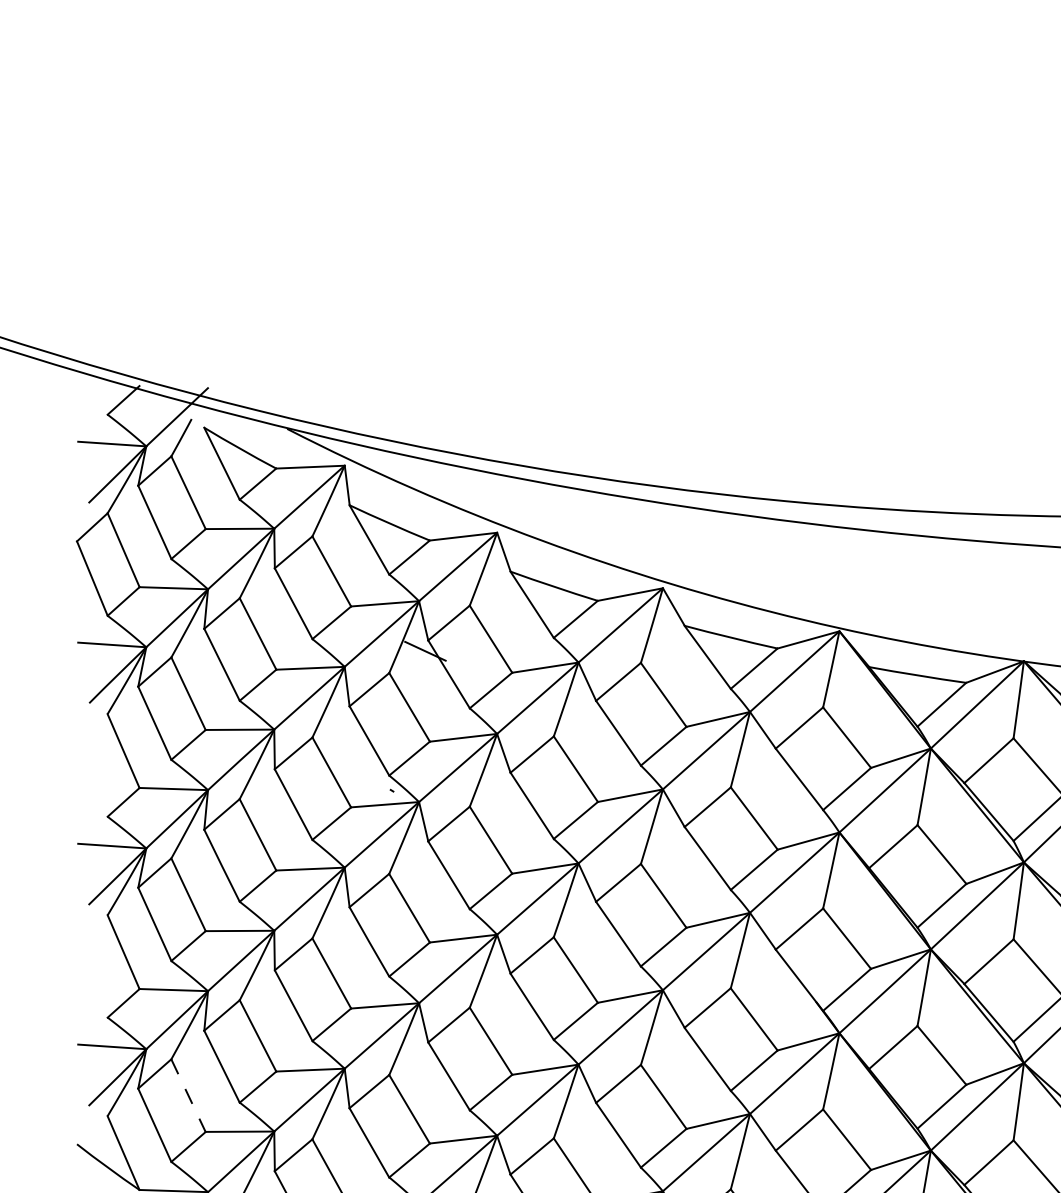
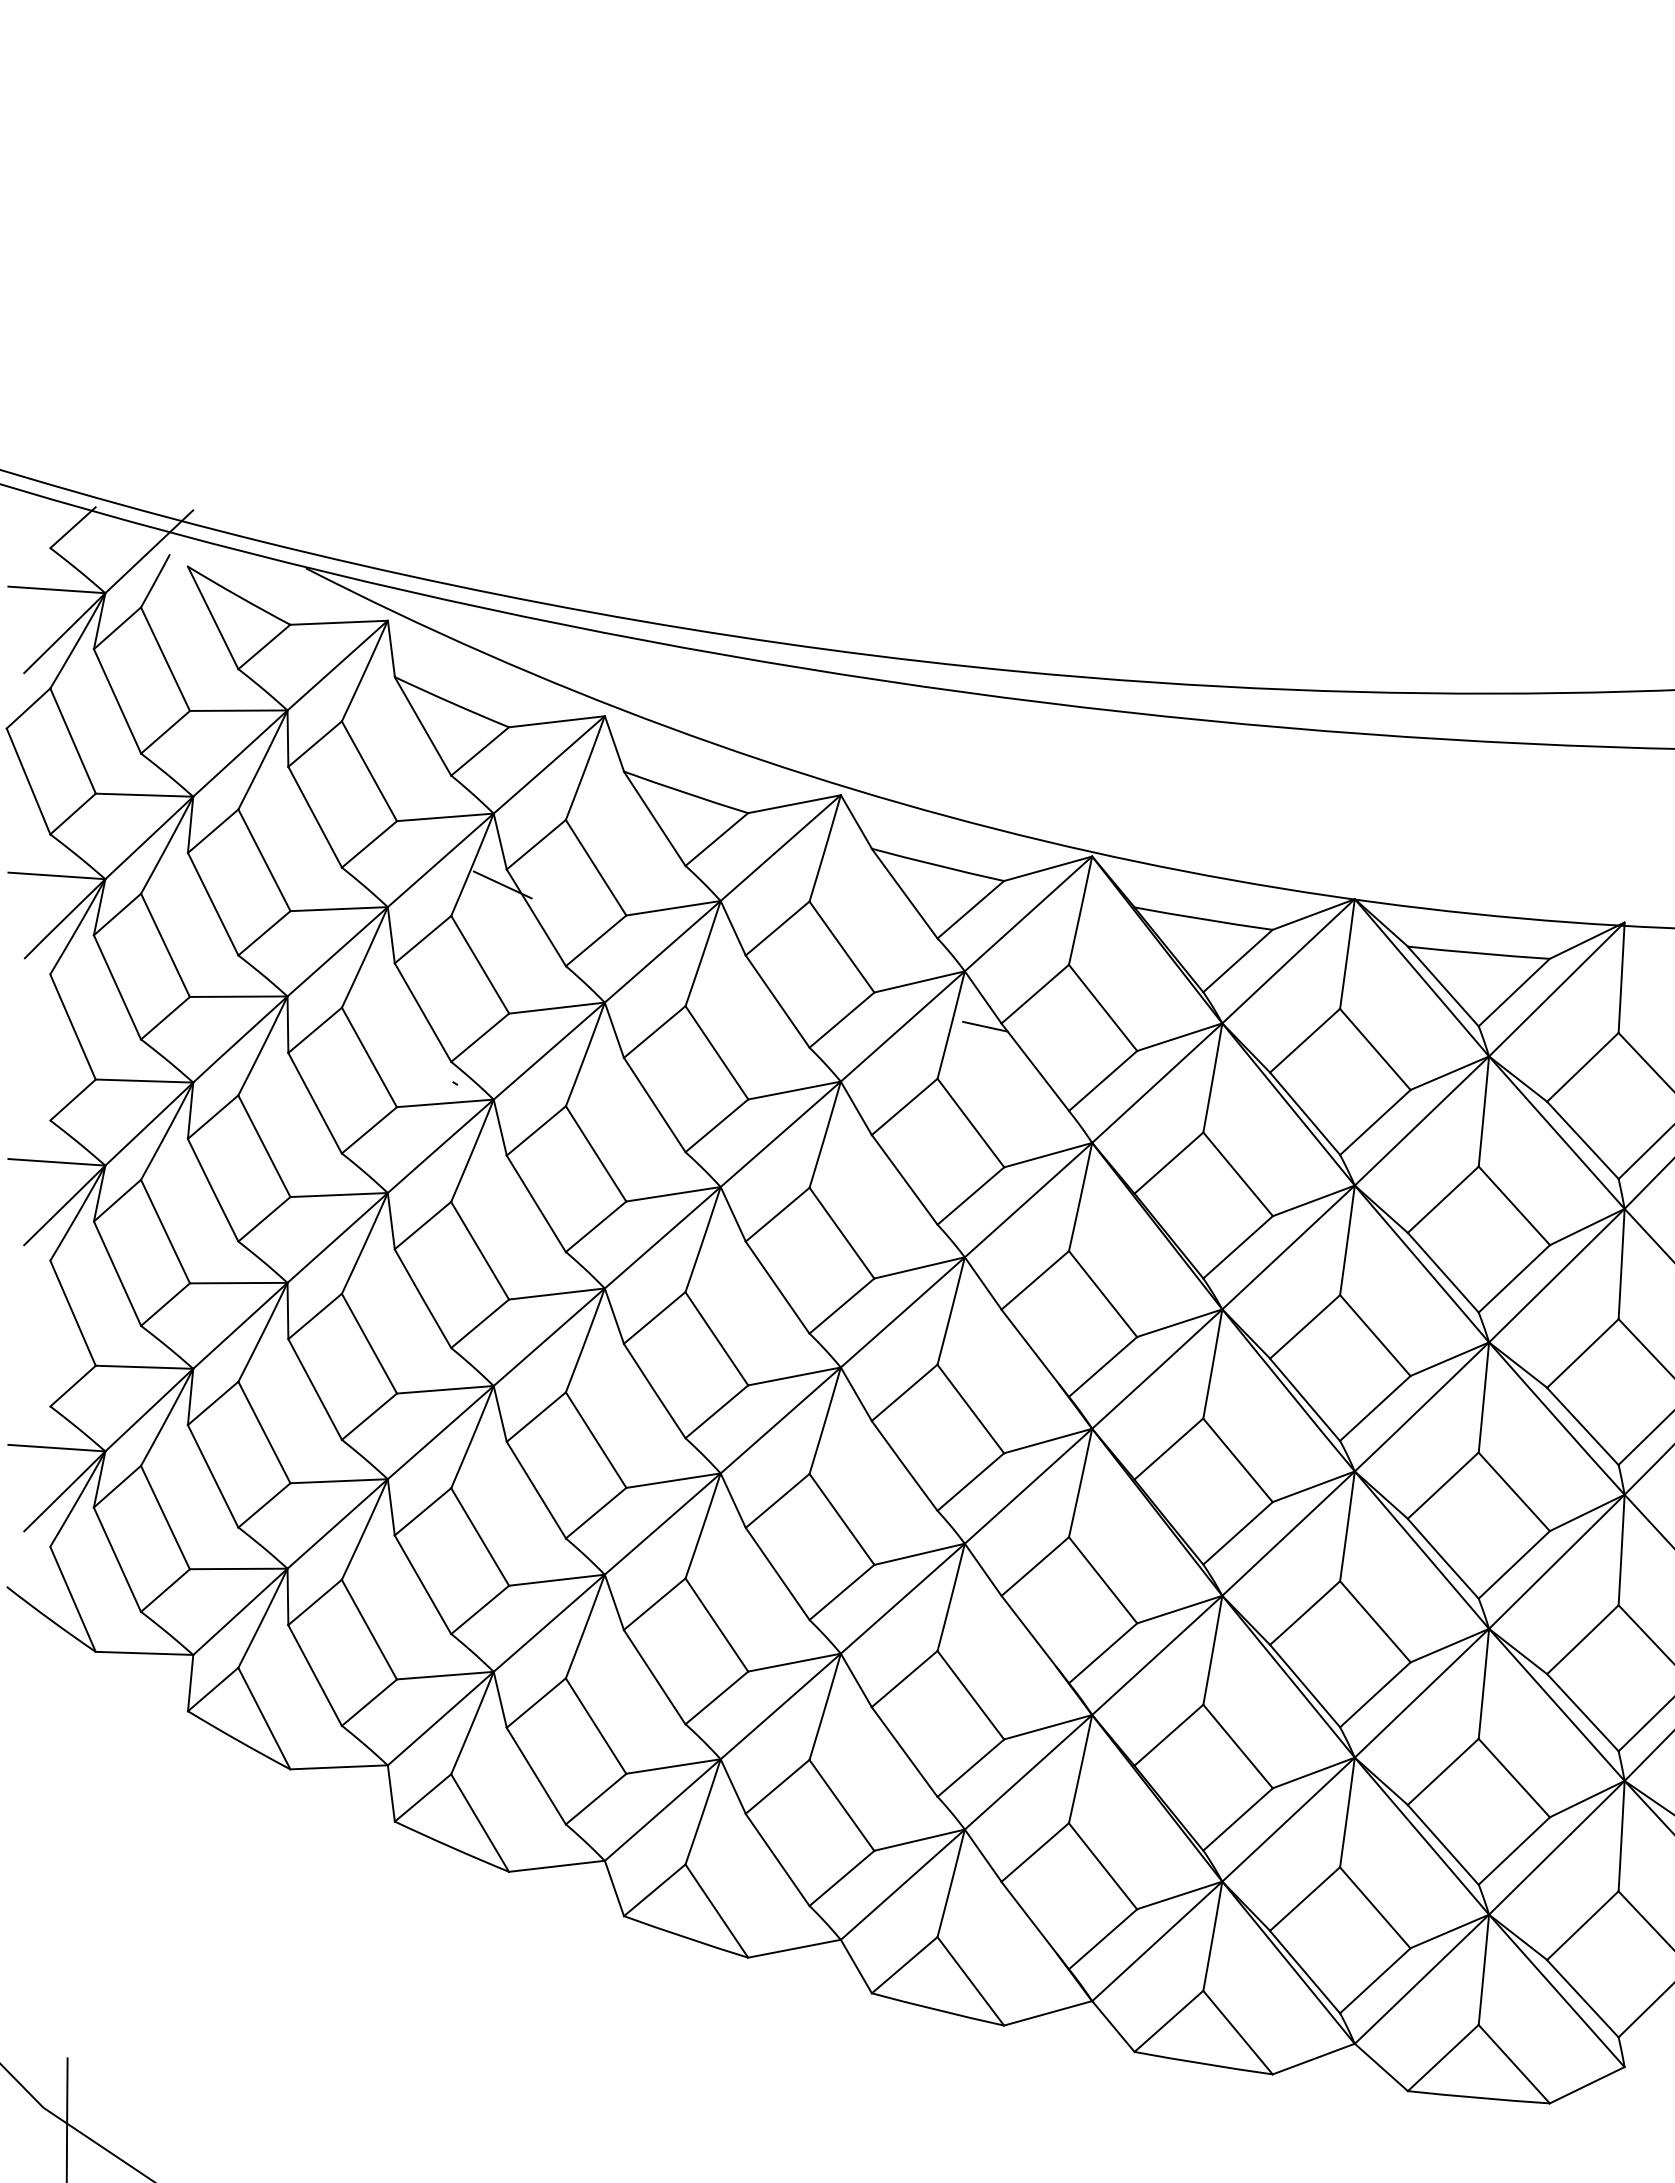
line: (764, 750) -> (985, 1026), added
line: (188, 1096) -> (165, 1518), dashed -> solid

